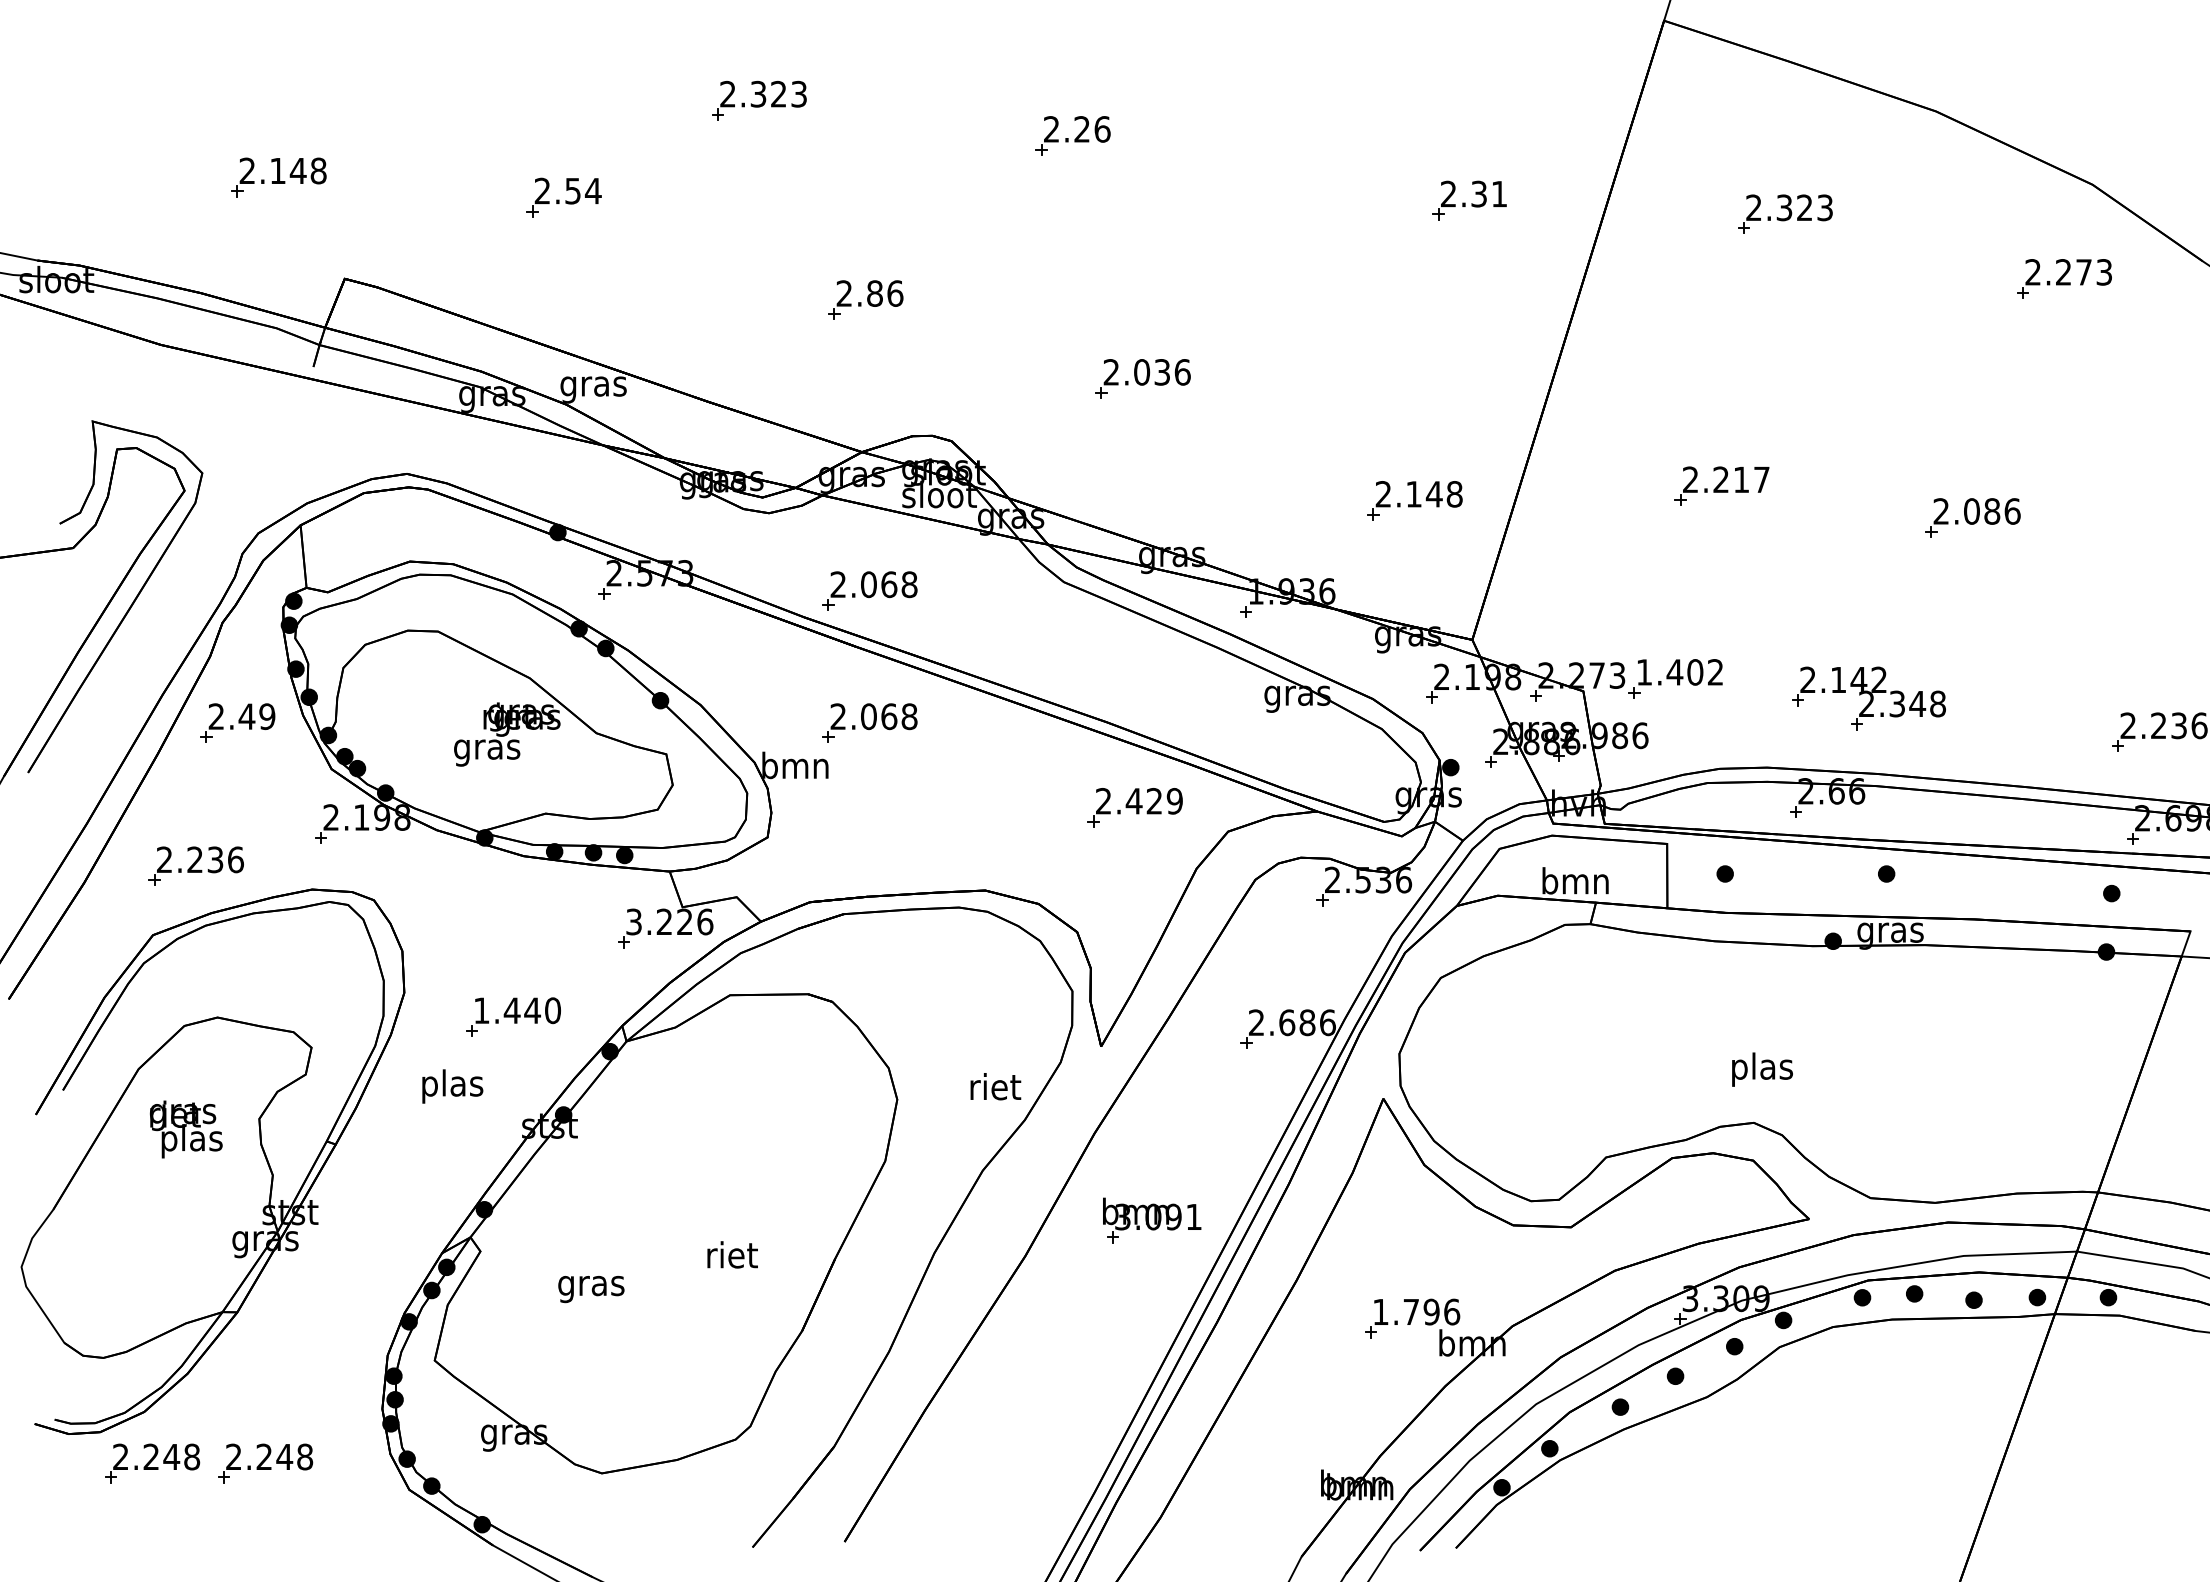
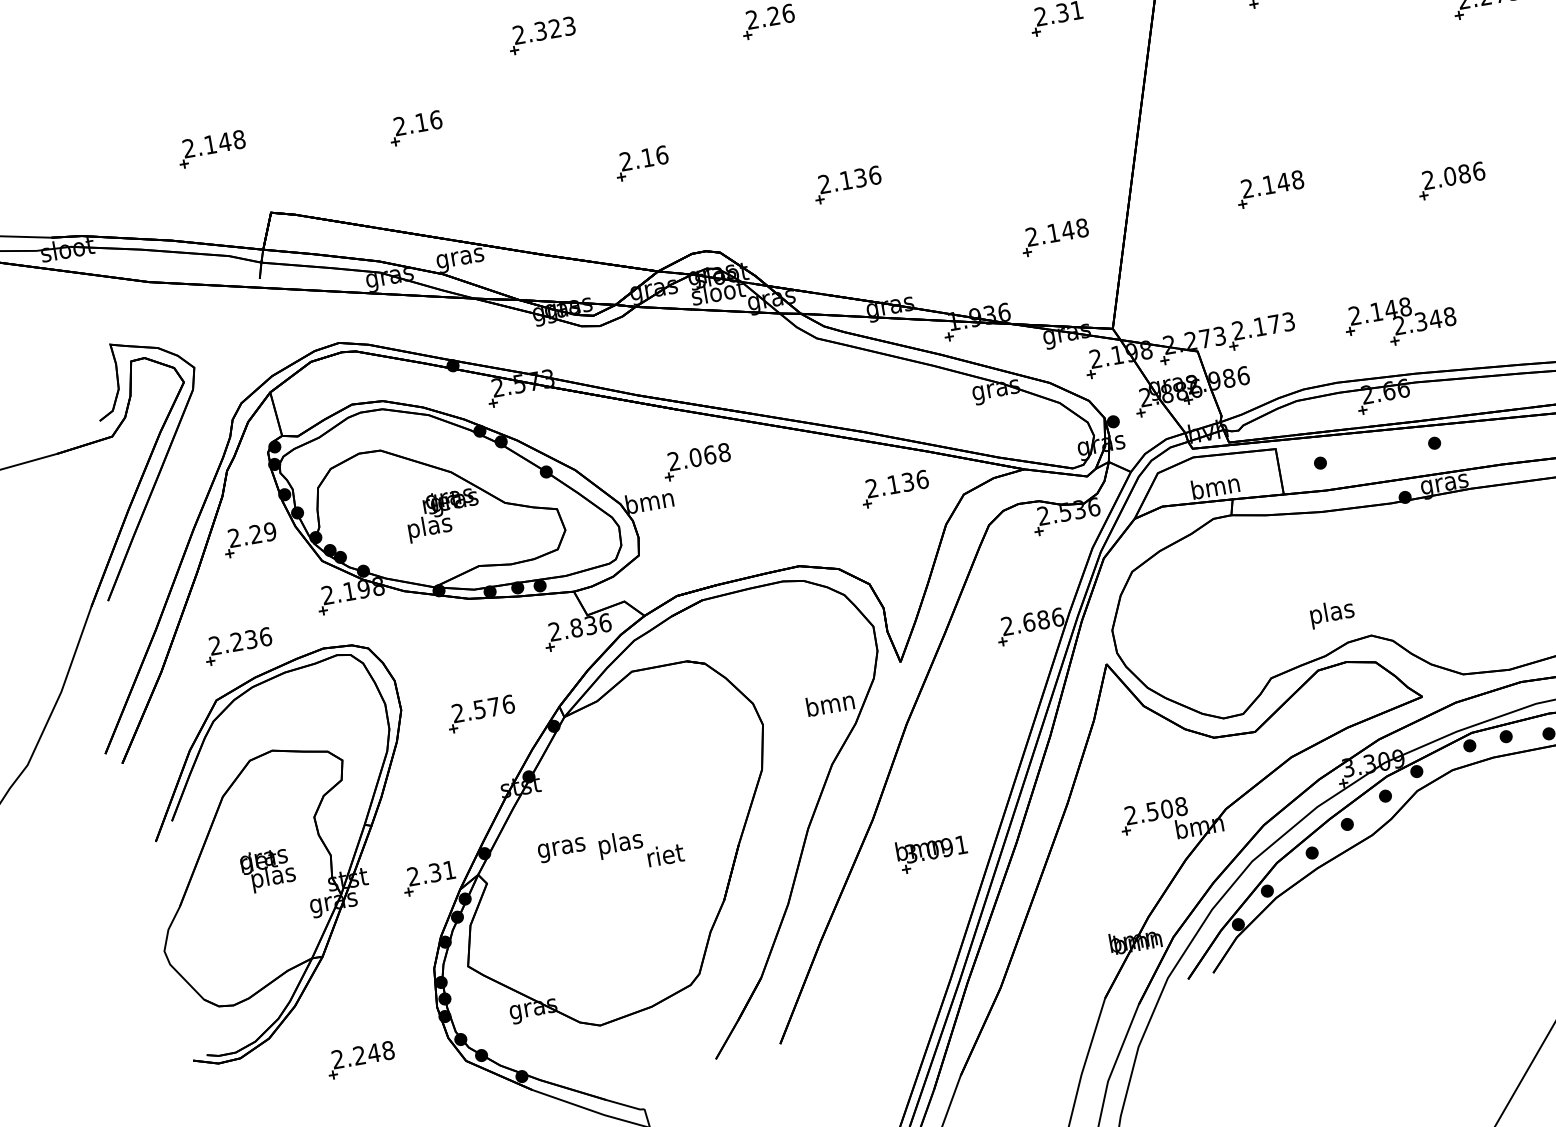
text: (583, 190) -> (428, 120), 2.54 -> 2.16
text: (874, 293) -> (647, 157), 2.86 -> 2.16
text: (1142, 372) -> (846, 180), 2.036 -> 2.136
text: (1741, 479) -> (1283, 182), 2.217 -> 2.148
part: (869, 590) -> (680, 368), removed
text: (1679, 672) -> (1263, 326), 1.402 -> 2.173
text: (1879, 679) -> (1405, 306), 2.142 -> 2.148
text: (246, 716) -> (255, 534), 2.49 -> 2.29
text: (487, 749) -> (430, 527), gras -> plas
text: (1154, 801) -> (908, 482), 2.429 -> 2.136
text: (659, 921) -> (572, 628), 3.226 -> 2.836
text: (517, 1010) -> (483, 708), 1.440 -> 2.576
text: (1762, 1069) -> (1332, 613), moved
text: (452, 1086) -> (620, 844), moved
text: (994, 1086) -> (830, 703), riet -> bmn
text: (186, 1129) -> (268, 870), moved
part: (1152, 1220) -> (932, 852), moved
part: (402, 1230) -> (429, 878), added
text: (591, 1289) -> (562, 850), moved
text: (1416, 1311) -> (1156, 810), 1.796 -> 2.508
part: (152, 1463) -> (281, 1074), removed

